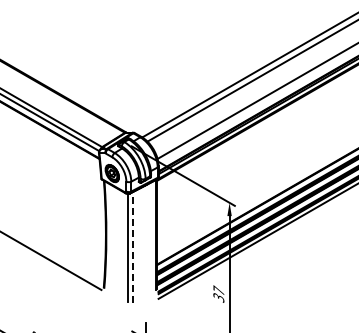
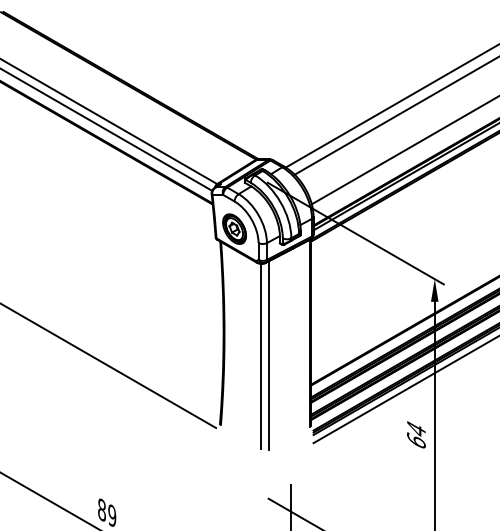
line: (132, 246) -> (269, 353), dashed -> solid
text: (218, 293) -> (415, 433), 37 -> 64

